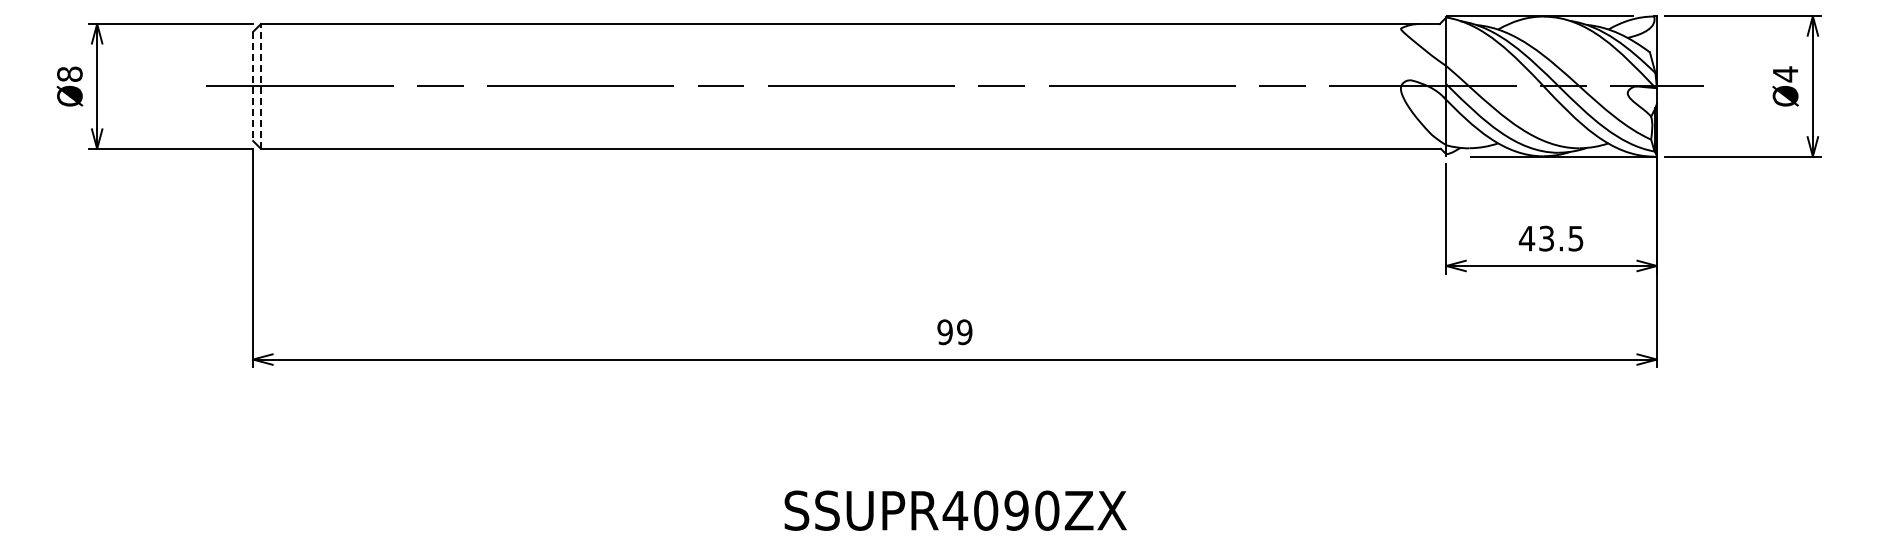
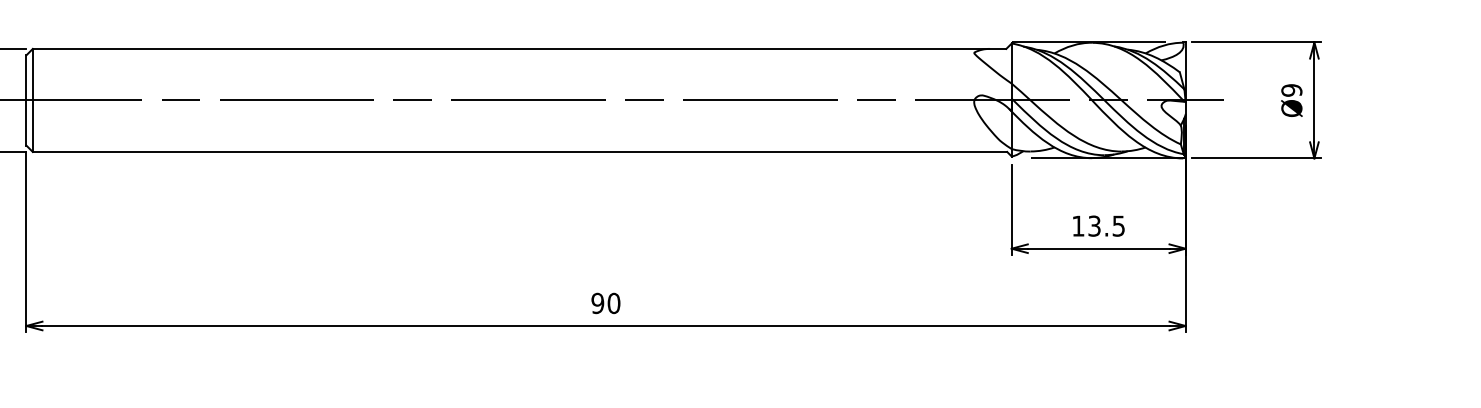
text: (1785, 74) -> (1291, 90), Ø4 -> Ø9
line: (260, 85) -> (32, 99), dashed -> solid
line: (253, 86) -> (26, 100), dashed -> solid
text: (1526, 238) -> (1077, 226), 43.5 -> 13.5
text: (964, 332) -> (613, 303), 99 -> 90

